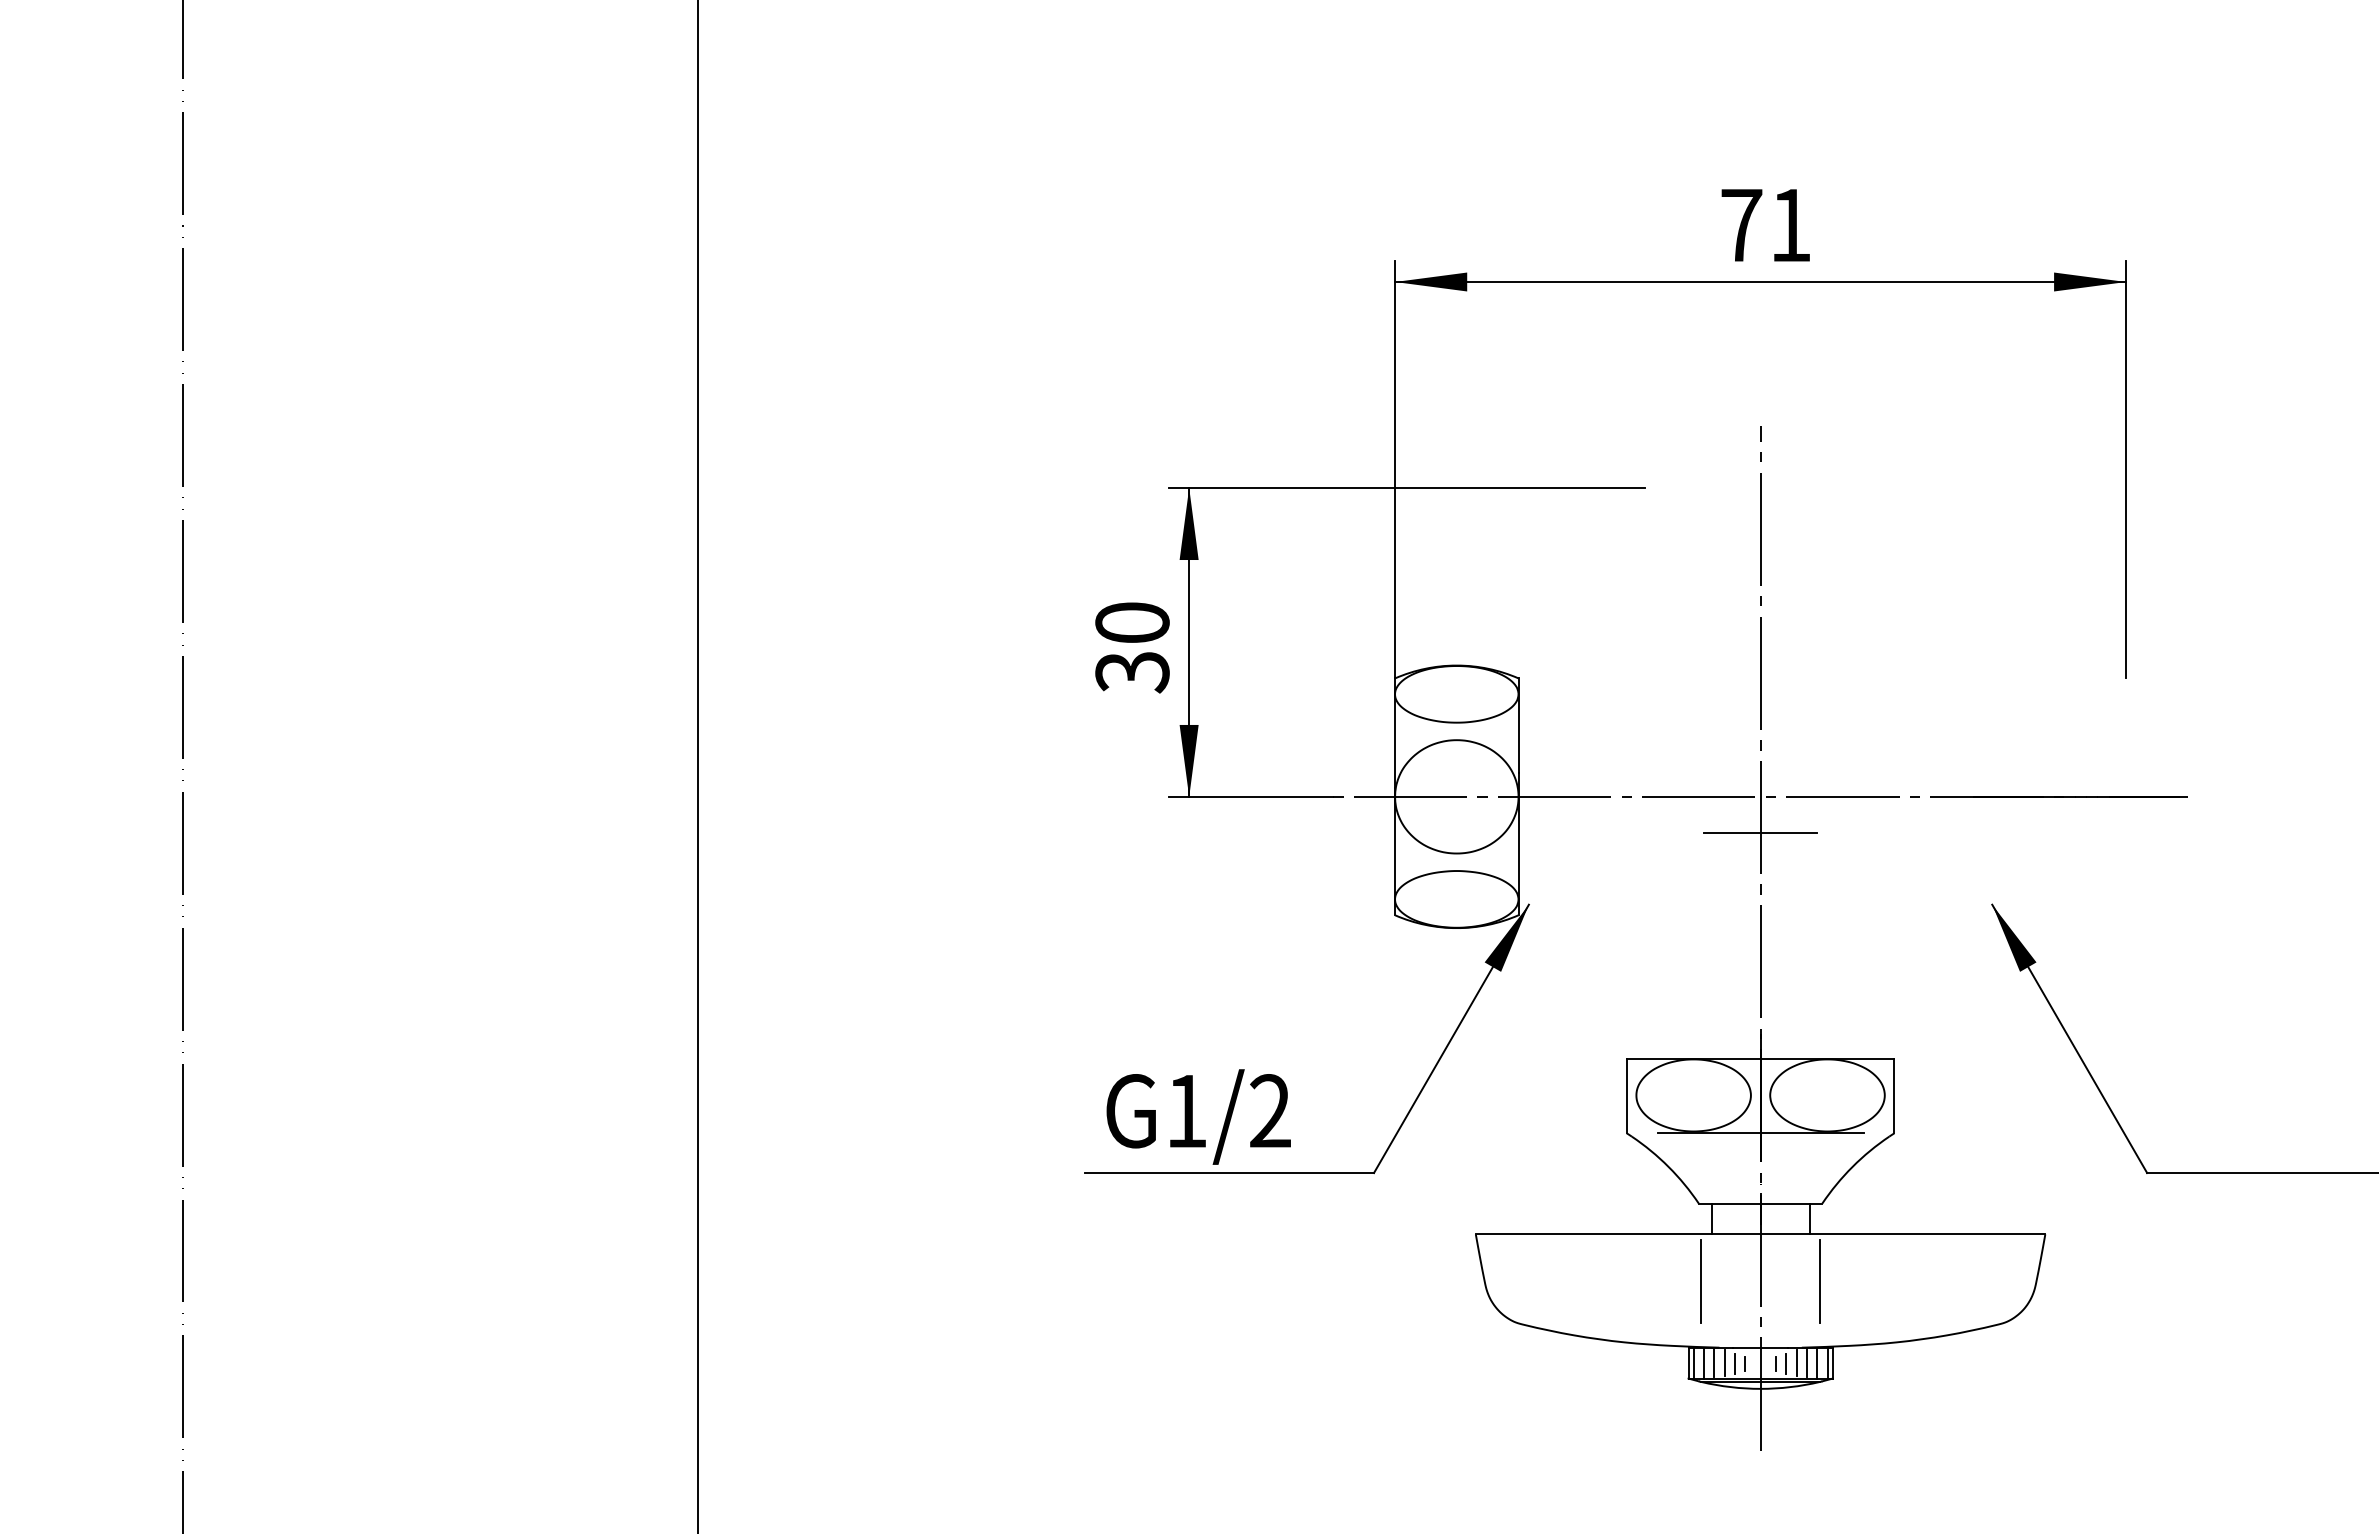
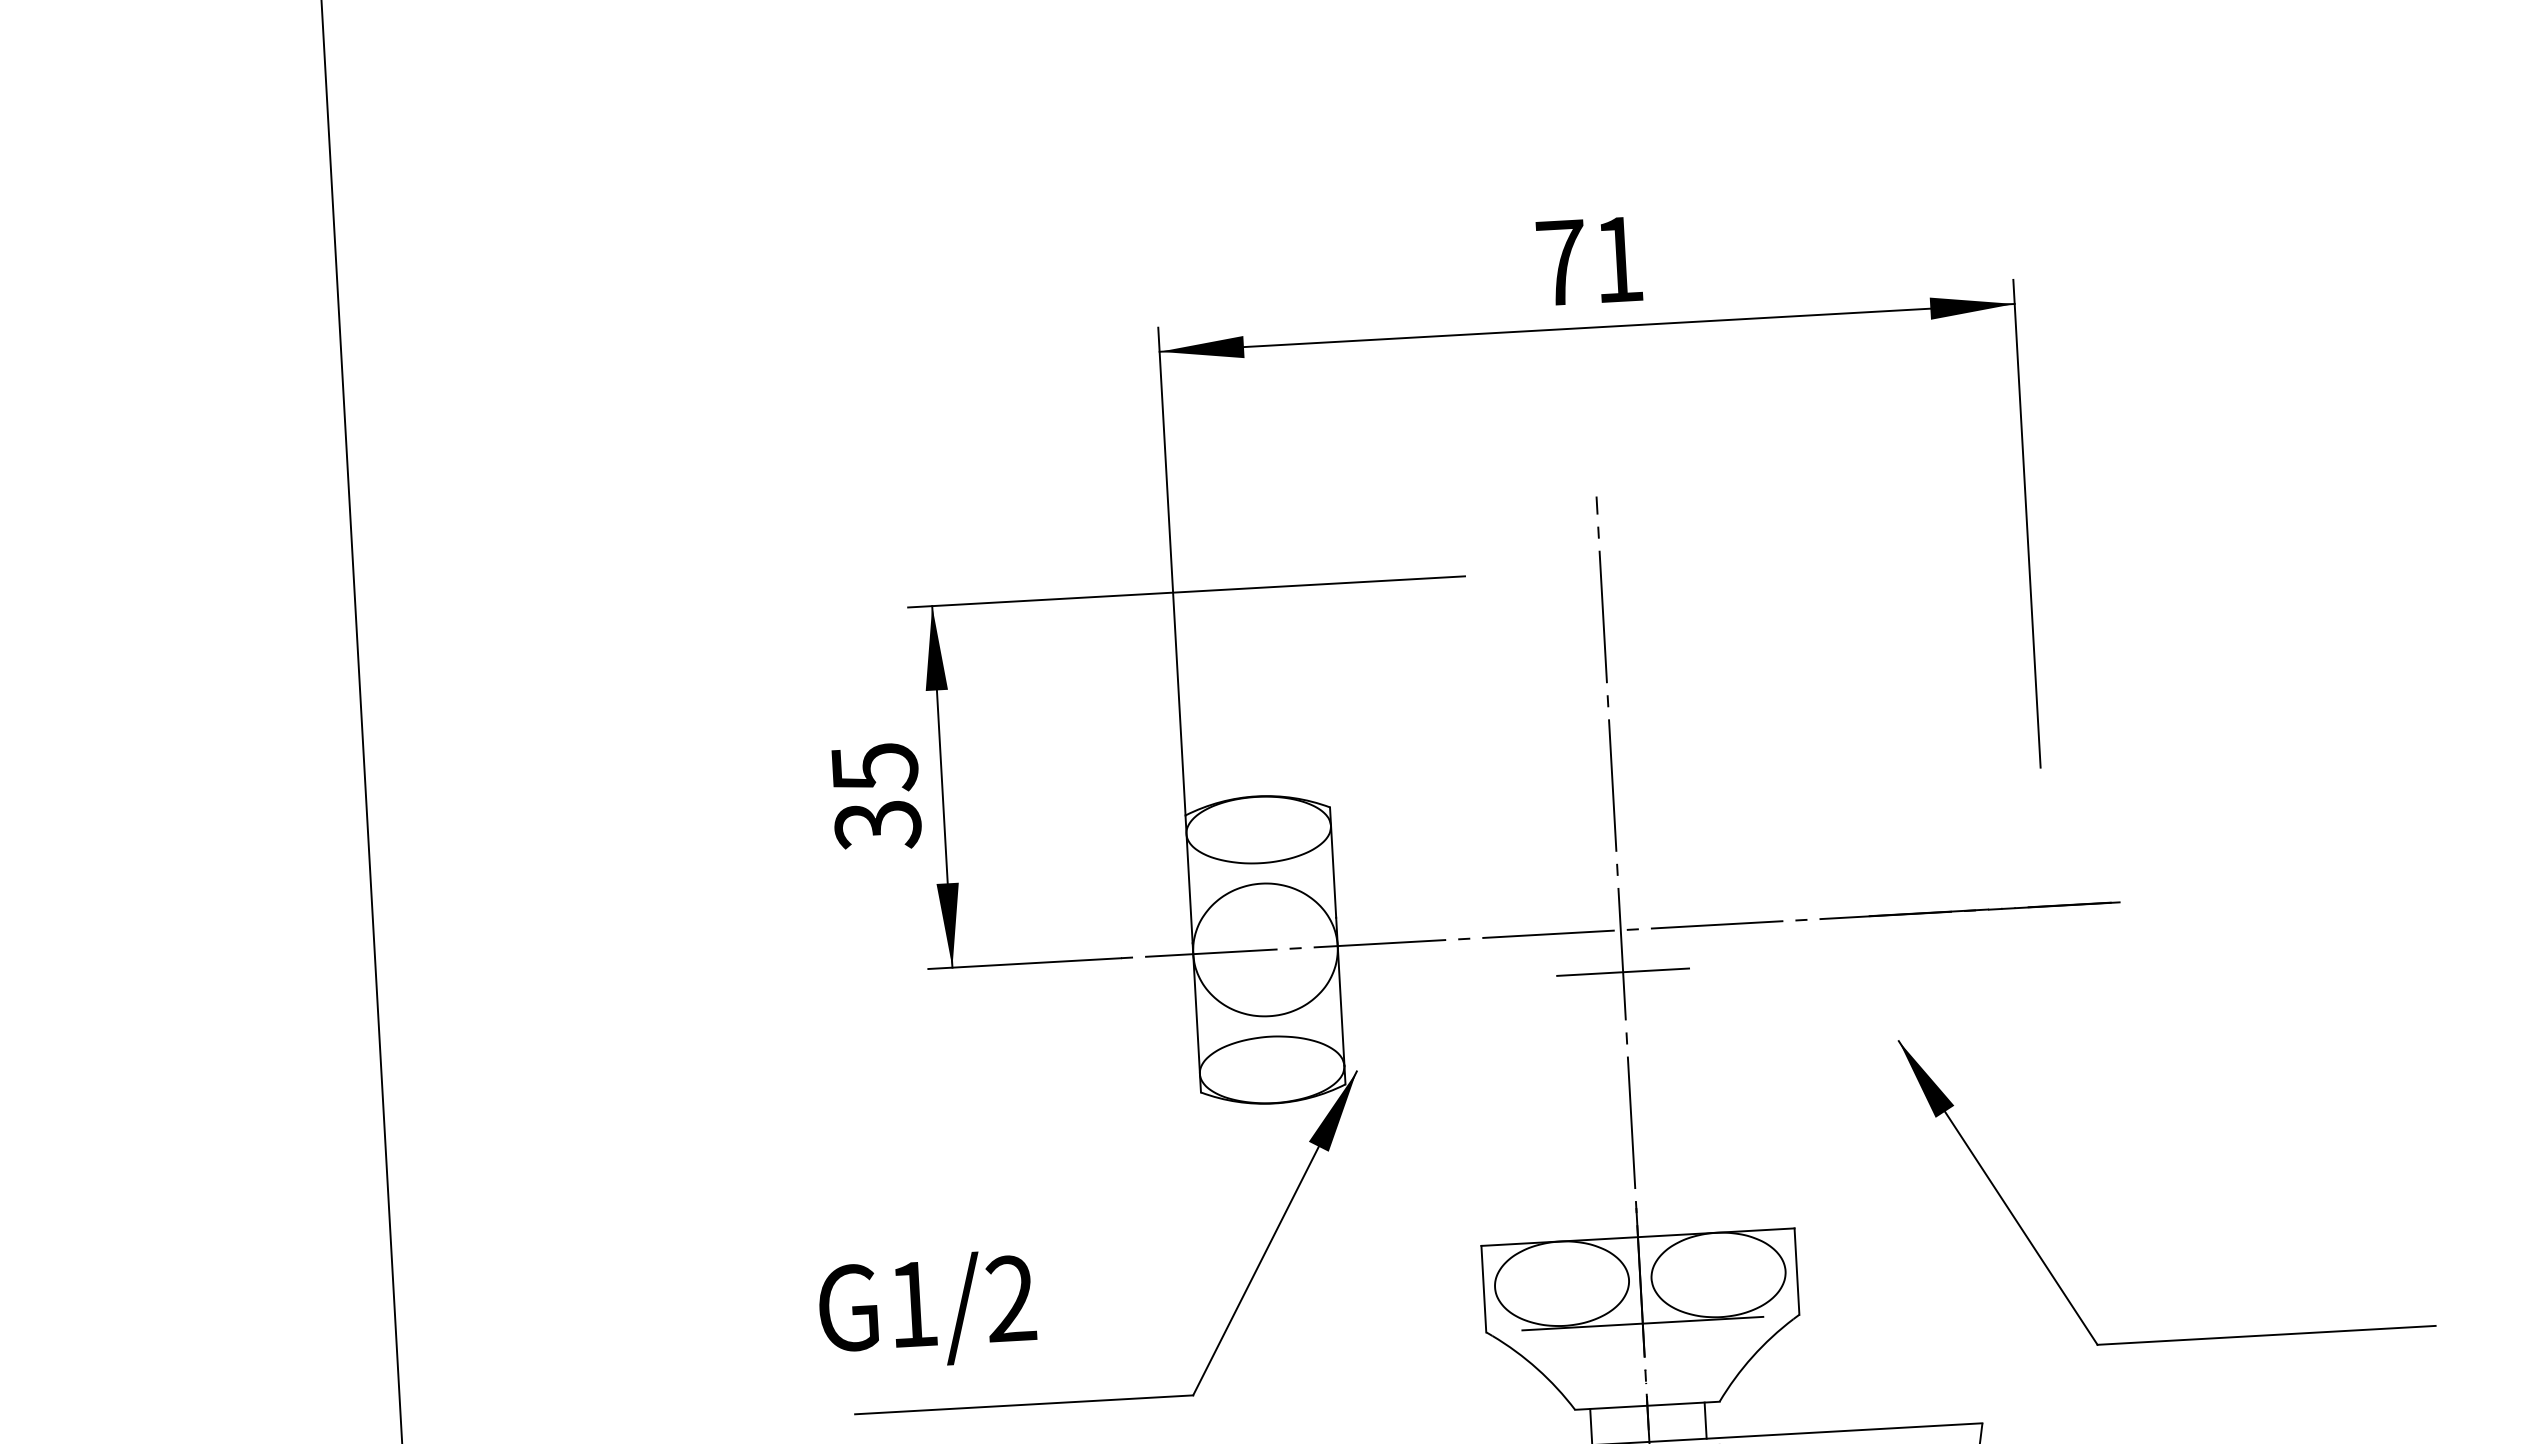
text: (1132, 623) -> (874, 768), 30 -> 35
text: (1198, 1116) -> (927, 1309), moved

